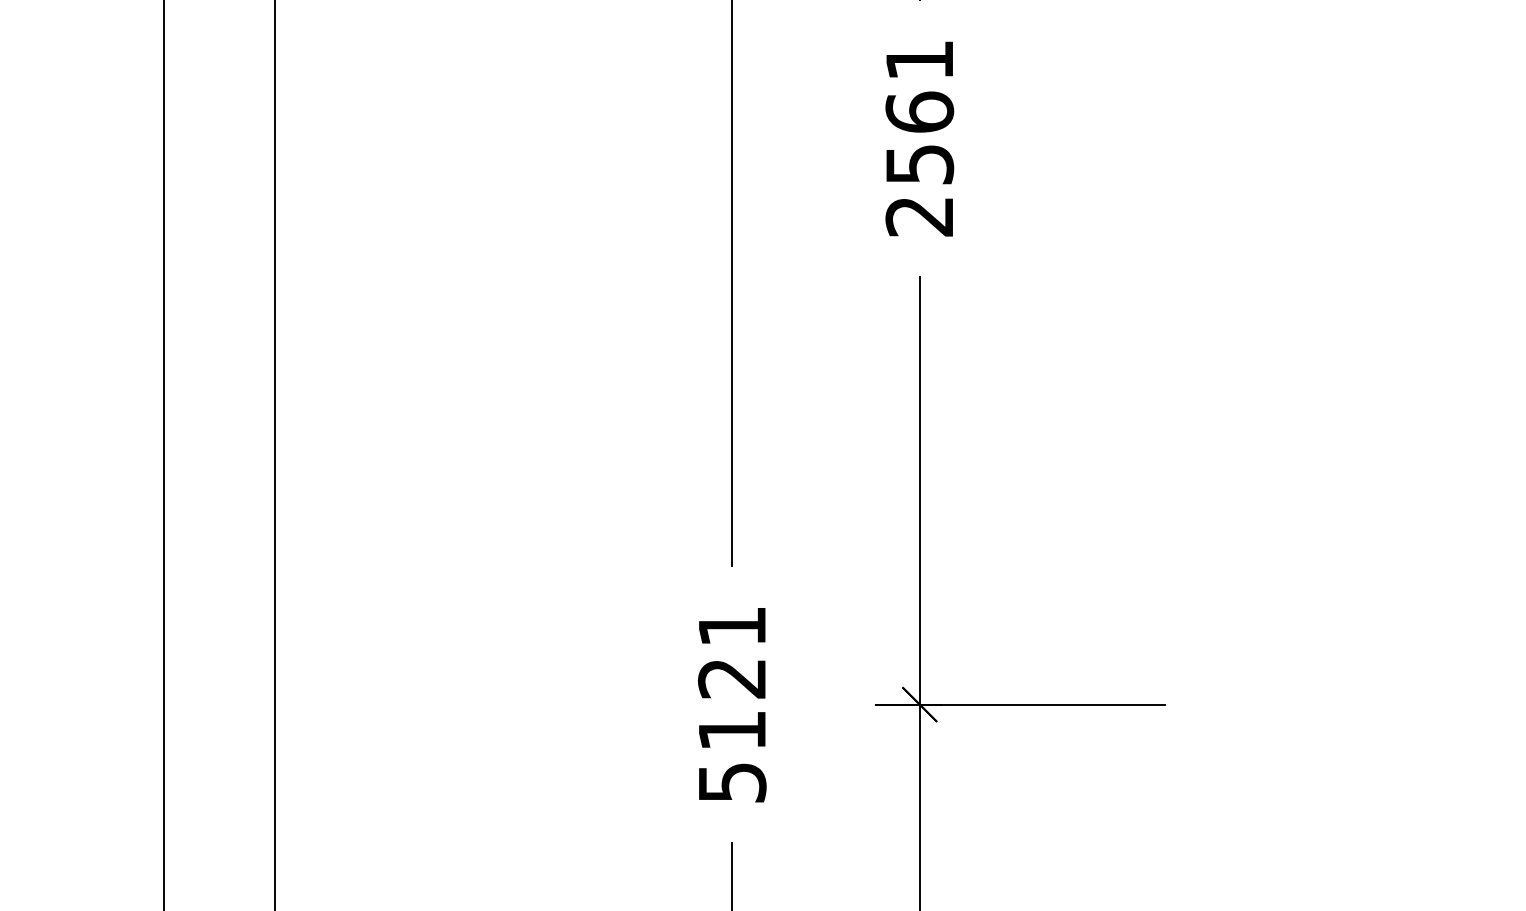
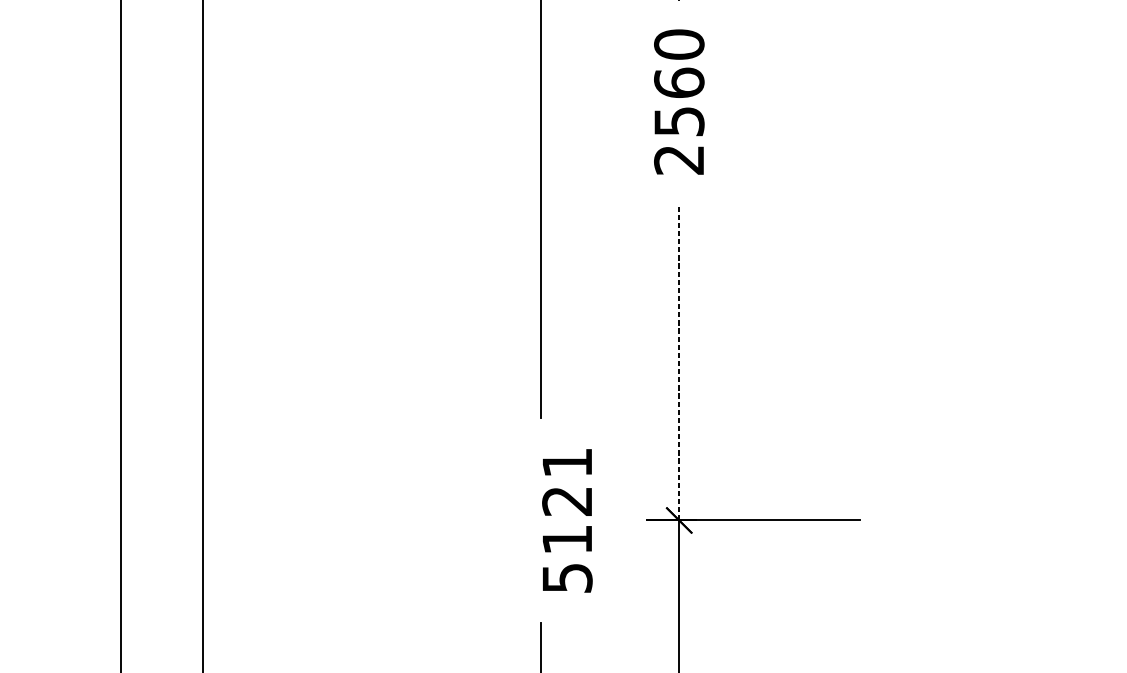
text: (919, 59) -> (679, 44), 2561 -> 2560
line: (919, 490) -> (679, 362), solid -> dashed
text: (732, 705) -> (567, 521), moved

